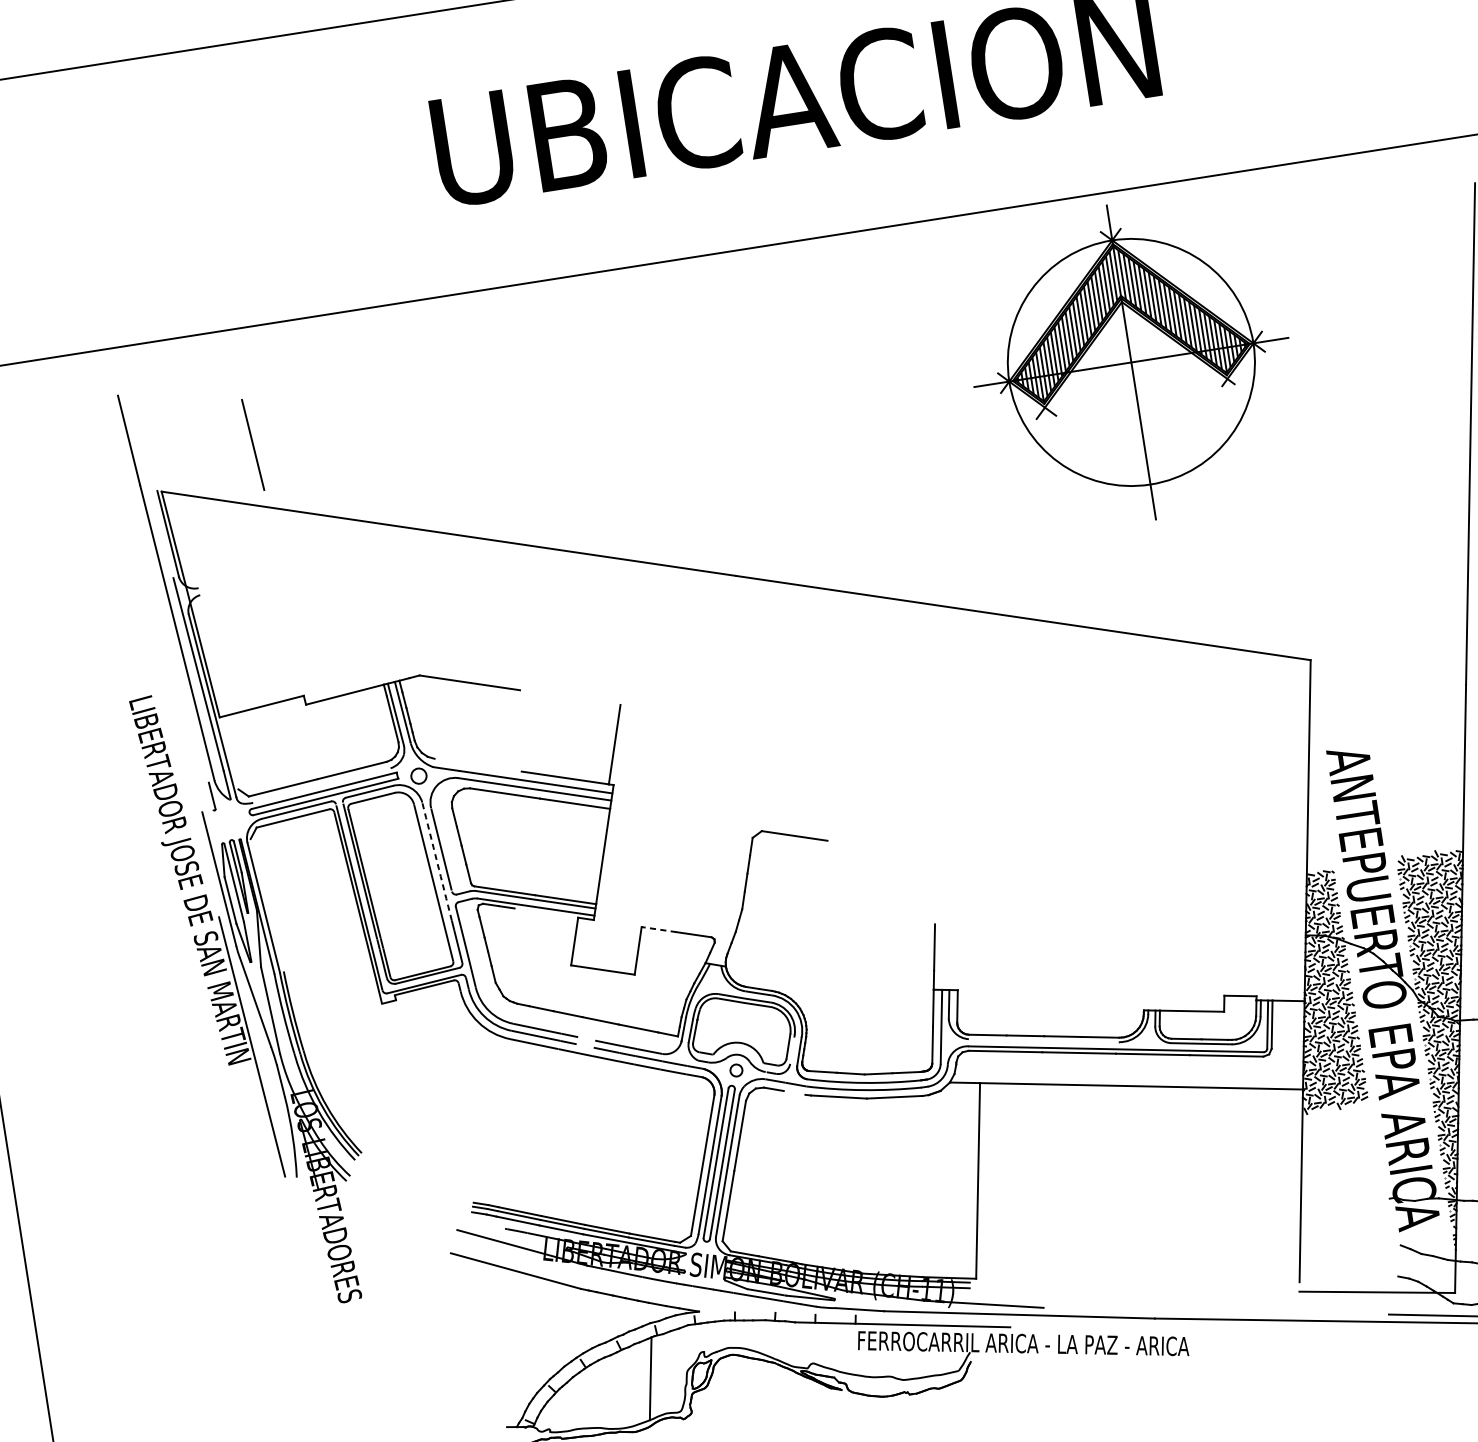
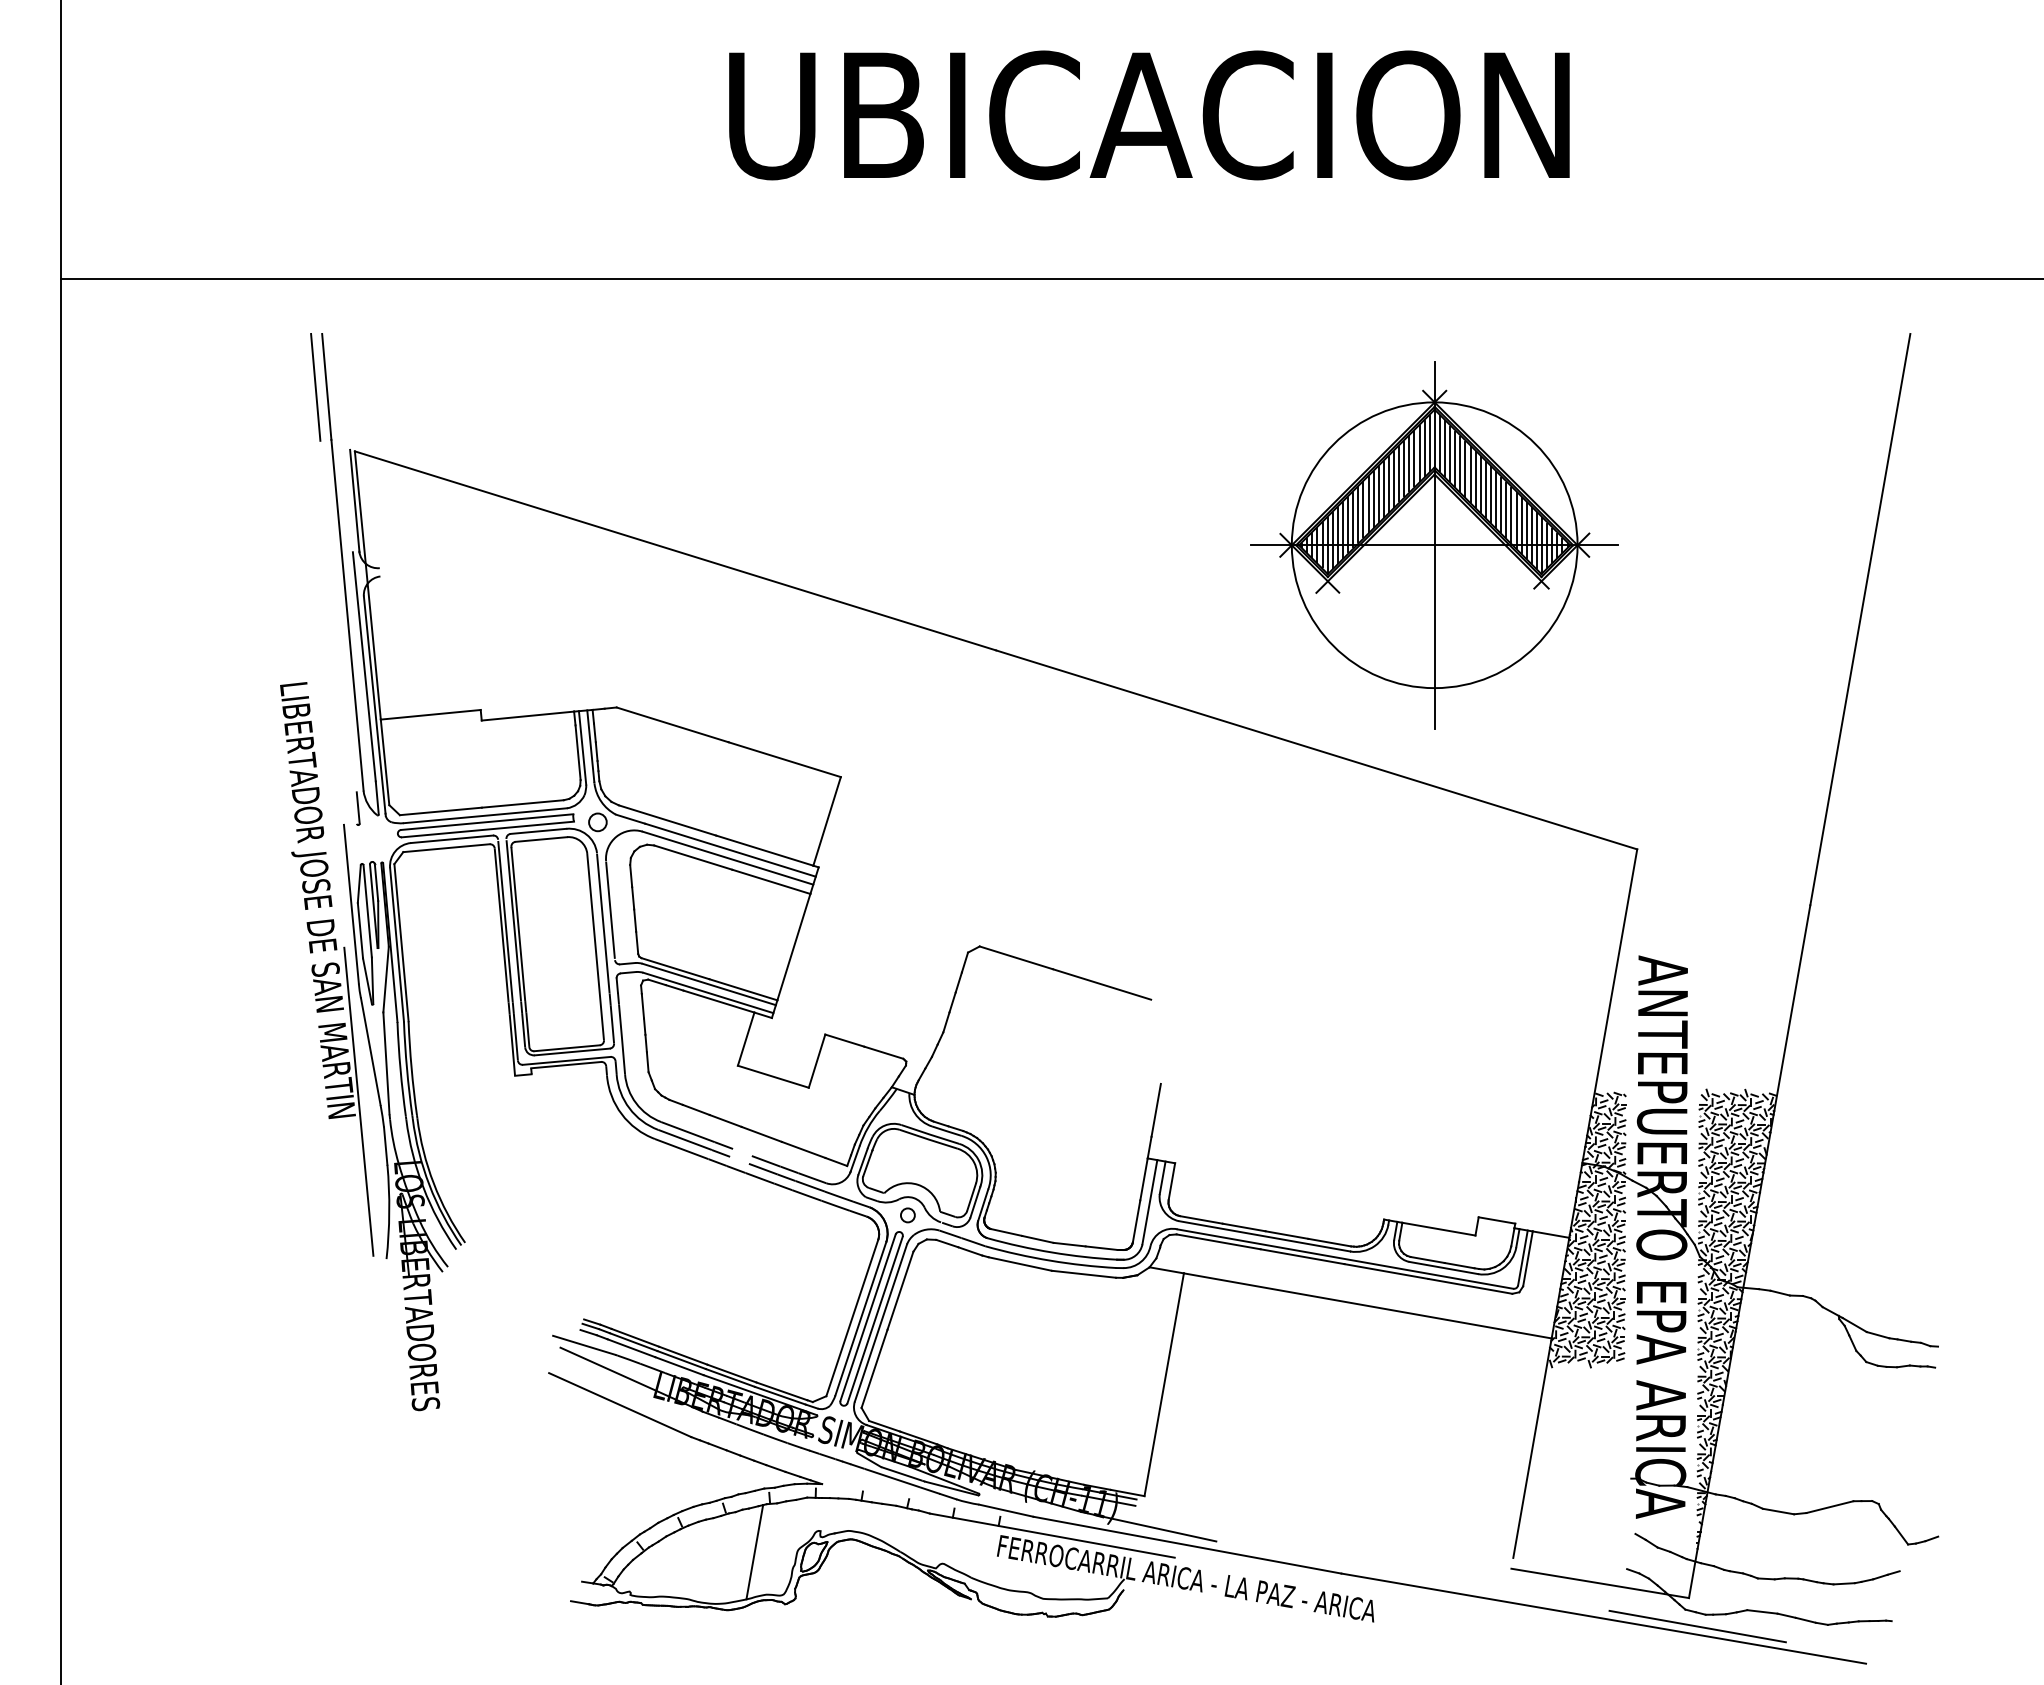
part: (1131, 362) -> (1434, 545), moved
line: (252, 445) -> (315, 387), moved
line: (569, 697) -> (784, 759), added
line: (228, 753) -> (384, 762), added
line: (478, 765) -> (667, 820), added
line: (321, 785) -> (484, 815), added
line: (871, 847) -> (1102, 984), added
arc: (437, 861) -> (603, 923), dashed -> solid
line: (267, 905) -> (401, 942), added
line: (545, 913) -> (718, 1001), added
line: (658, 929) -> (844, 1040), dashed -> solid
line: (1043, 1040) -> (1264, 1236), added
line: (792, 1050) -> (975, 1202), added
line: (794, 1092) -> (970, 1251), added
line: (477, 1224) -> (584, 1344), added

